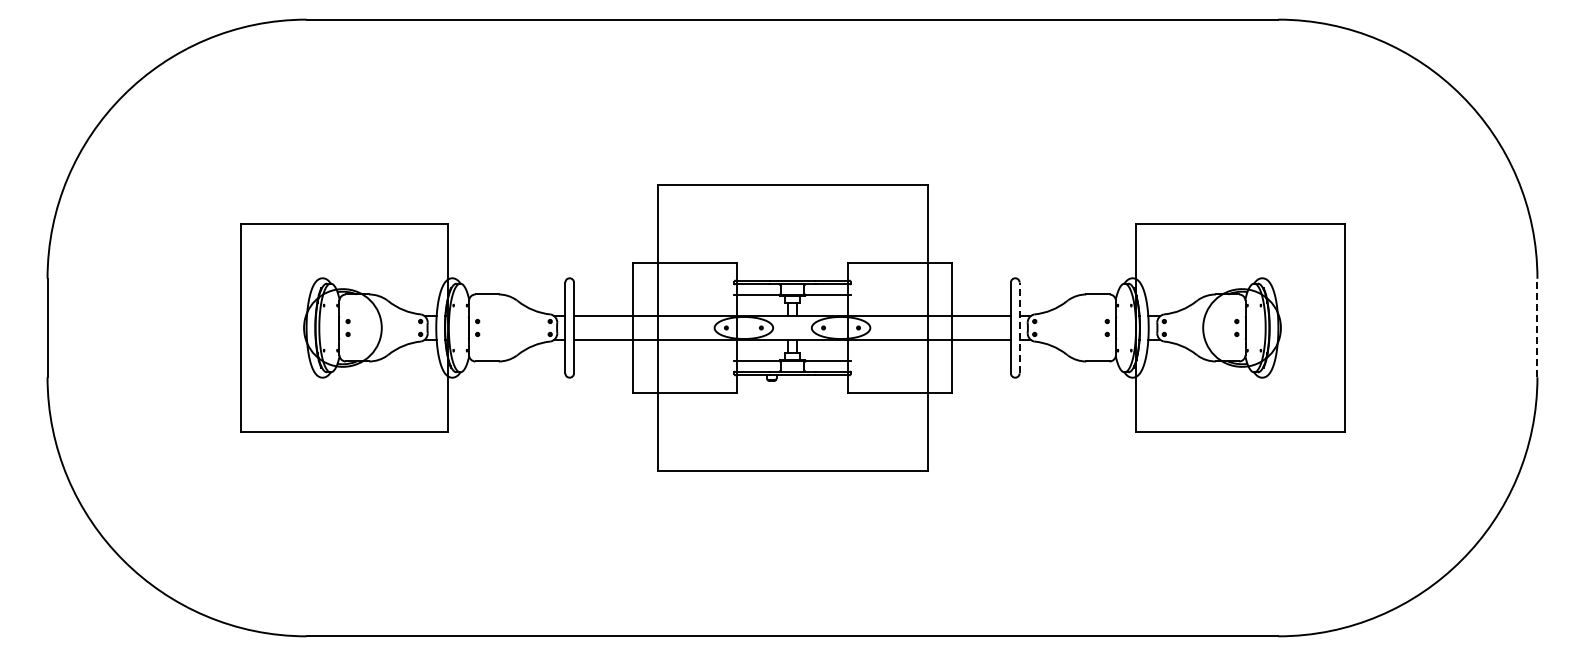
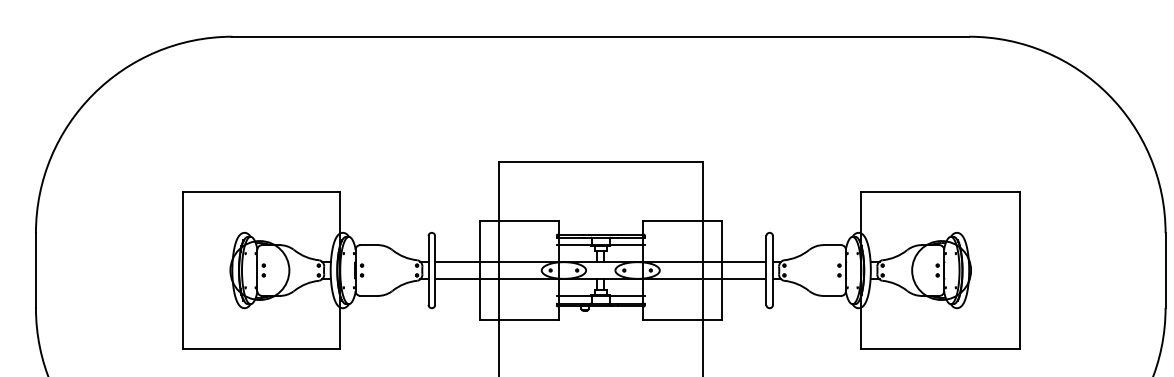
line: (1019, 327) -> (772, 270), dashed -> solid
line: (1537, 327) -> (1165, 270), dashed -> solid

